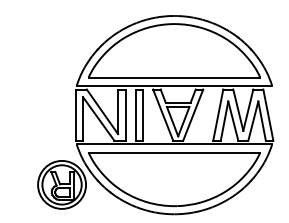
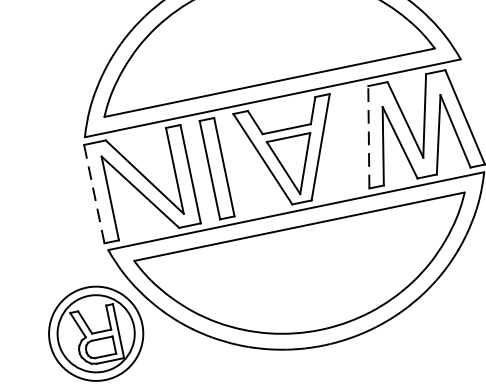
line: (218, 114) -> (369, 136), solid -> dashed
line: (75, 115) -> (94, 194), solid -> dashed

